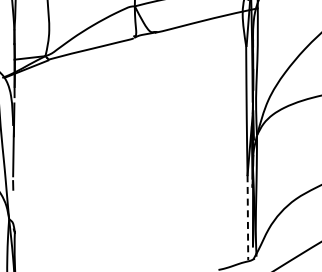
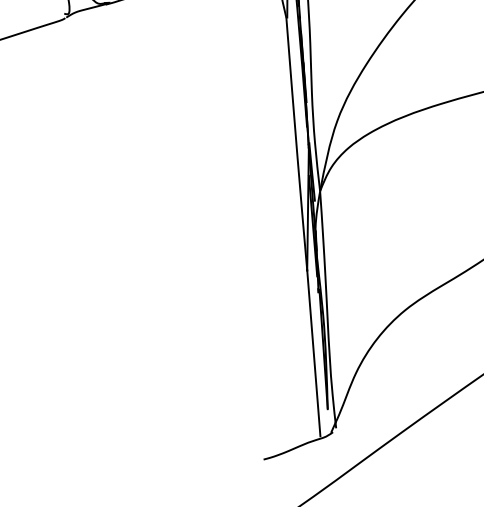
line: (247, 218) -> (313, 354), dashed -> solid

